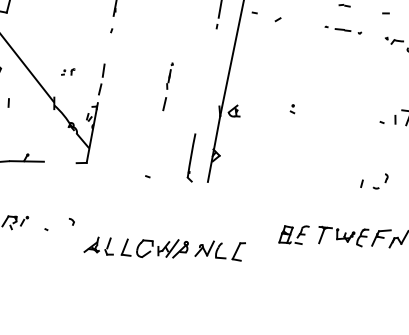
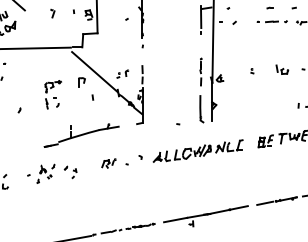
part: (342, 29) -> (271, 21), size x1.43
part: (67, 70) -> (122, 73), size x1.67
part: (166, 85) -> (200, 71), moved
part: (345, 115) -> (282, 69), added
part: (163, 246) -> (197, 150), moved

